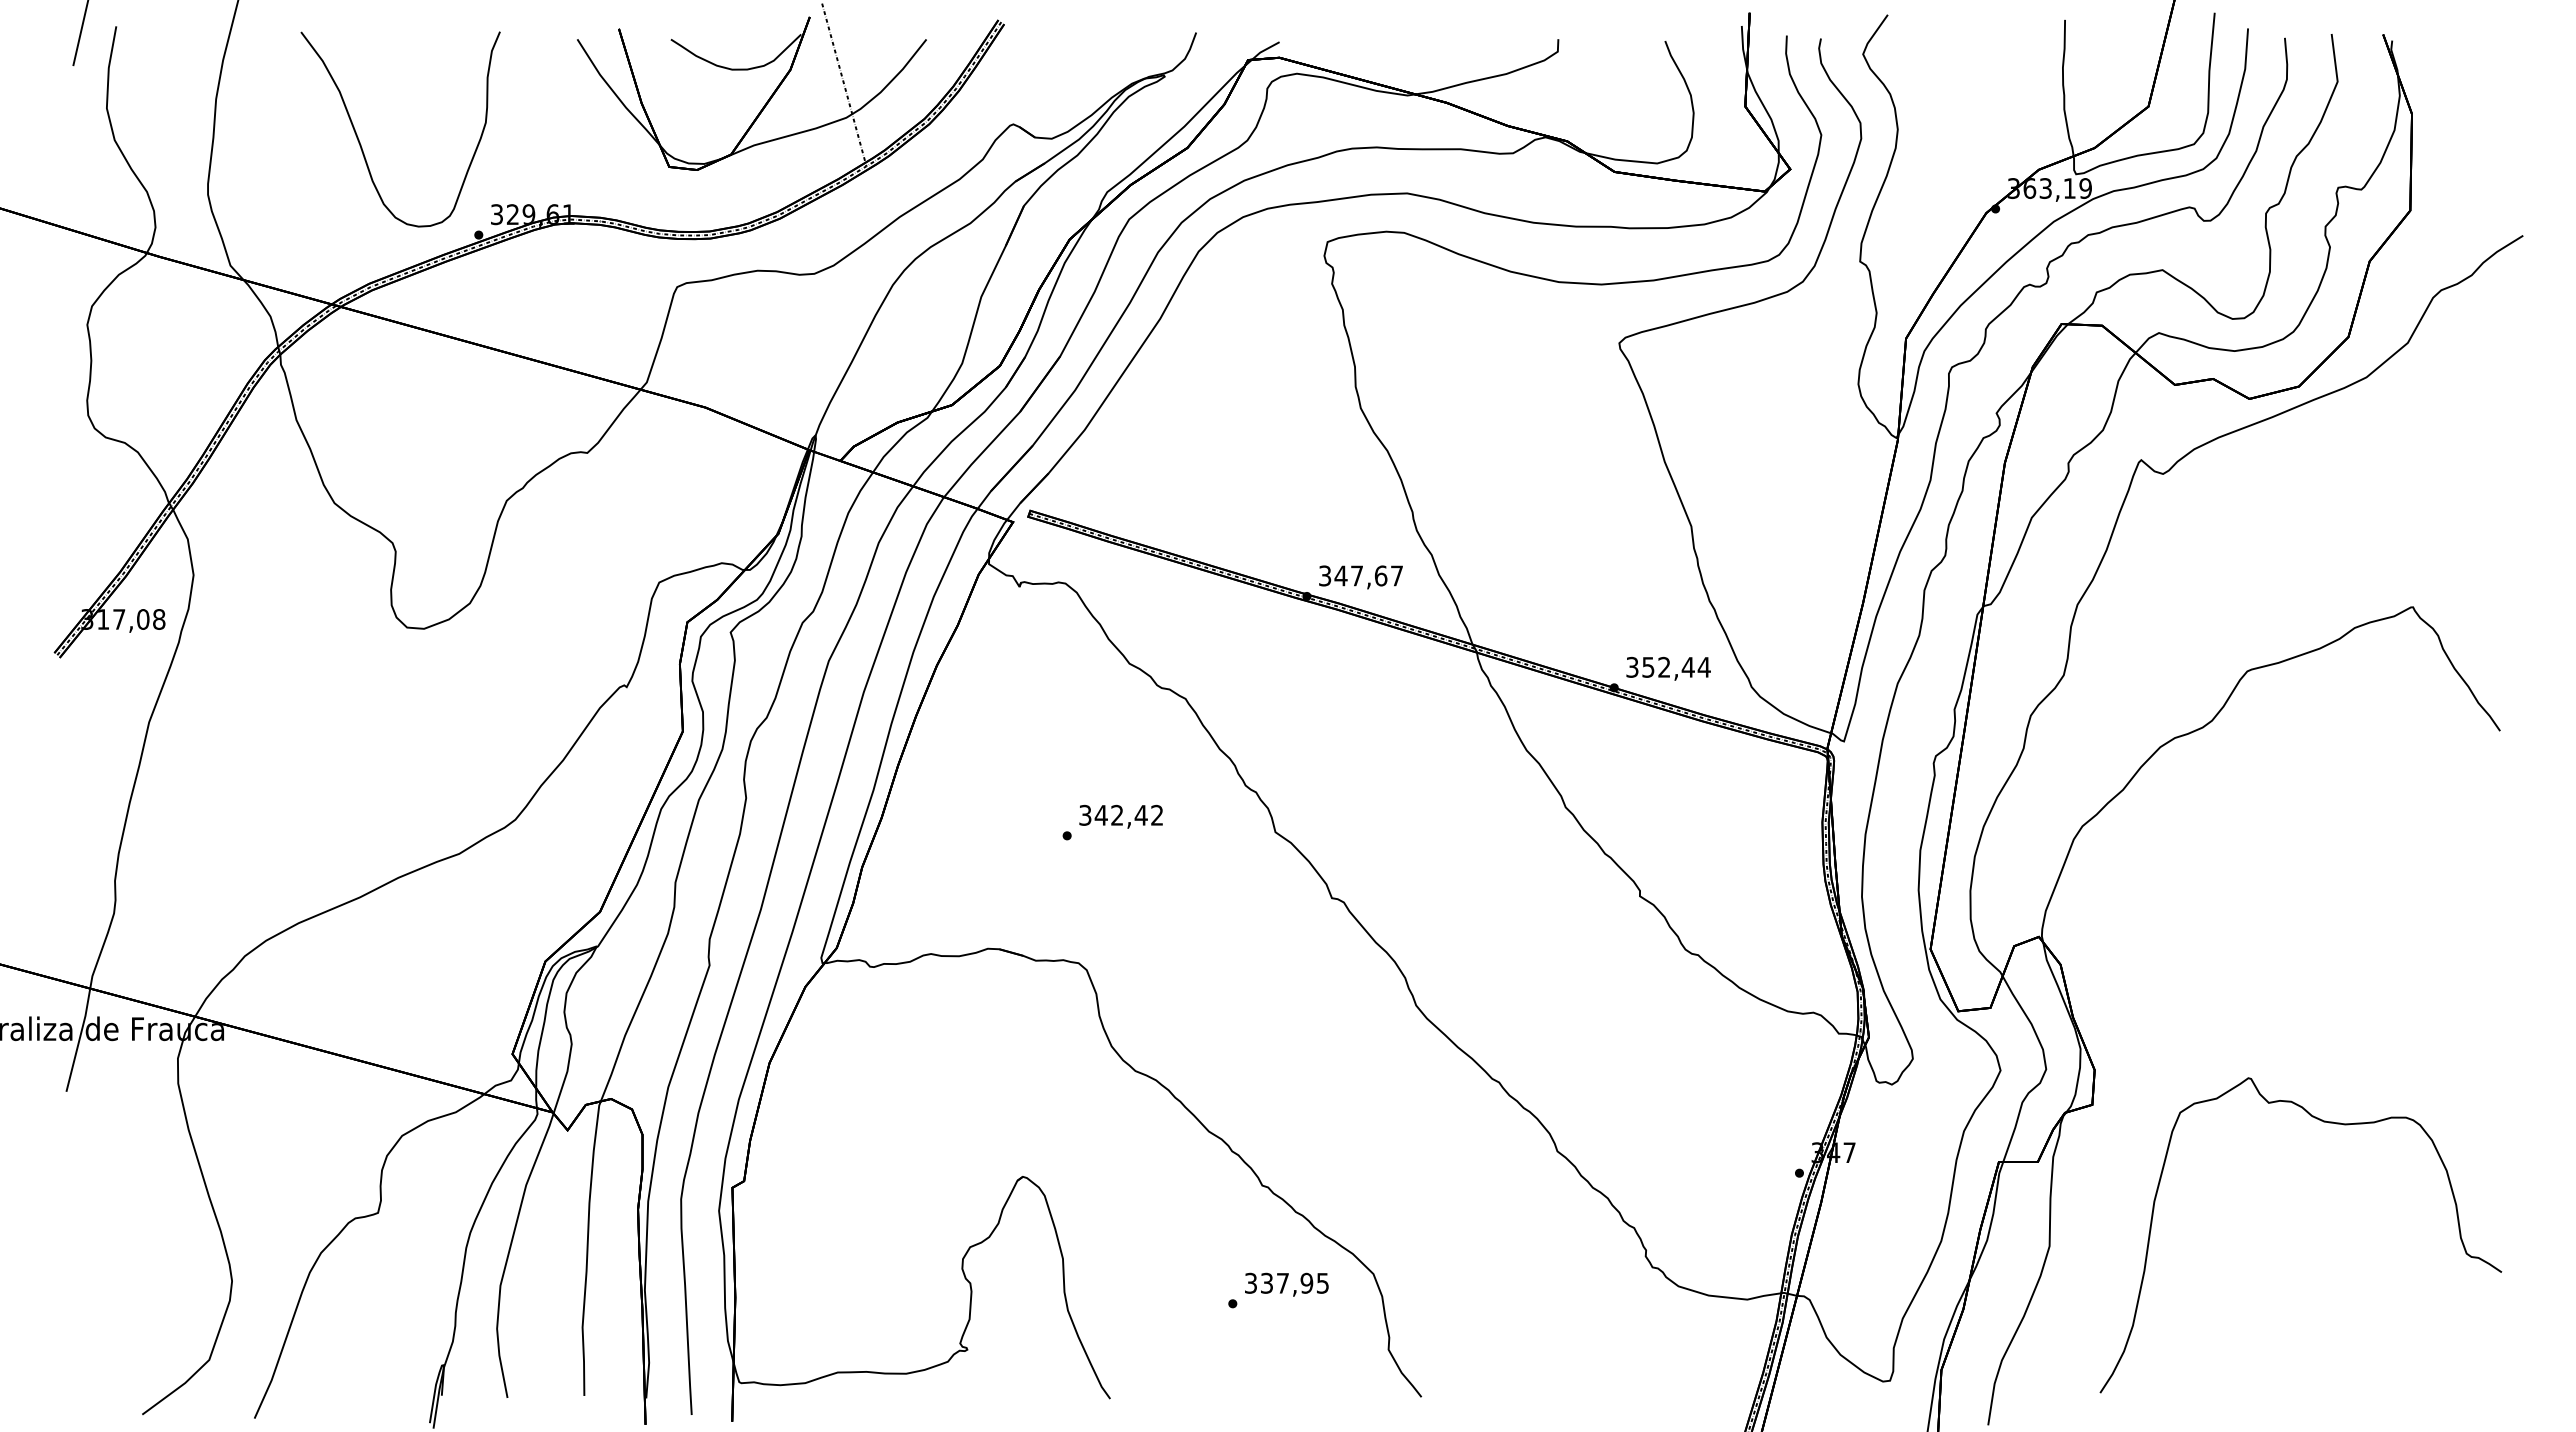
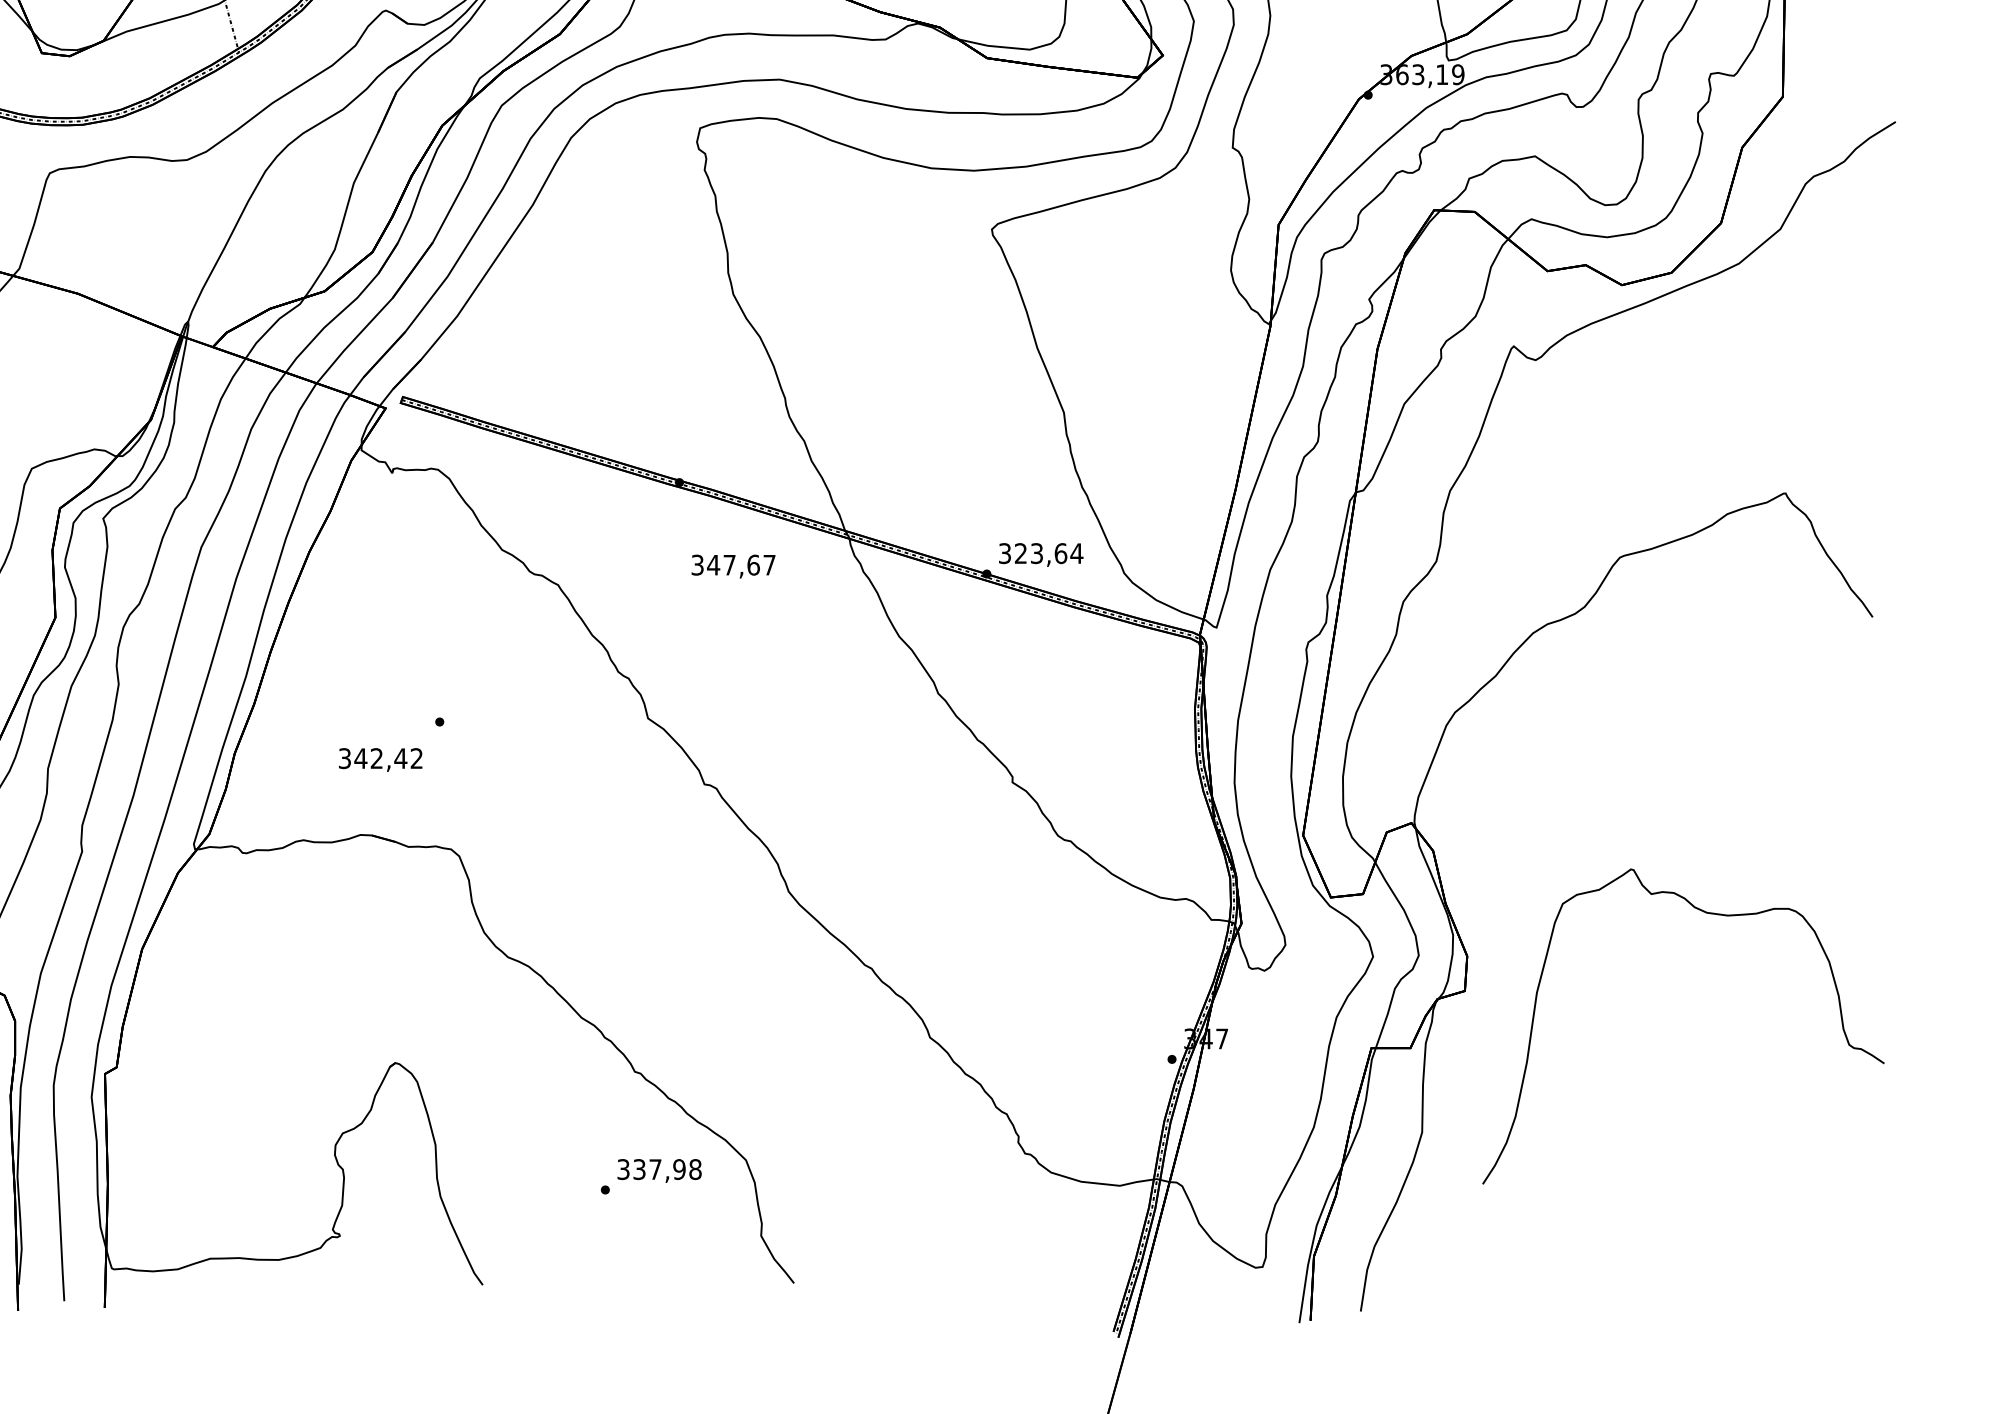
text: (1360, 577) -> (733, 566), moved
text: (1668, 666) -> (1041, 552), 352,44 -> 323,64
text: (1120, 816) -> (380, 759), moved
curve: (2323, 1122) -> (1706, 913), moved
text: (1322, 1282) -> (695, 1168), 337,95 -> 337,98

